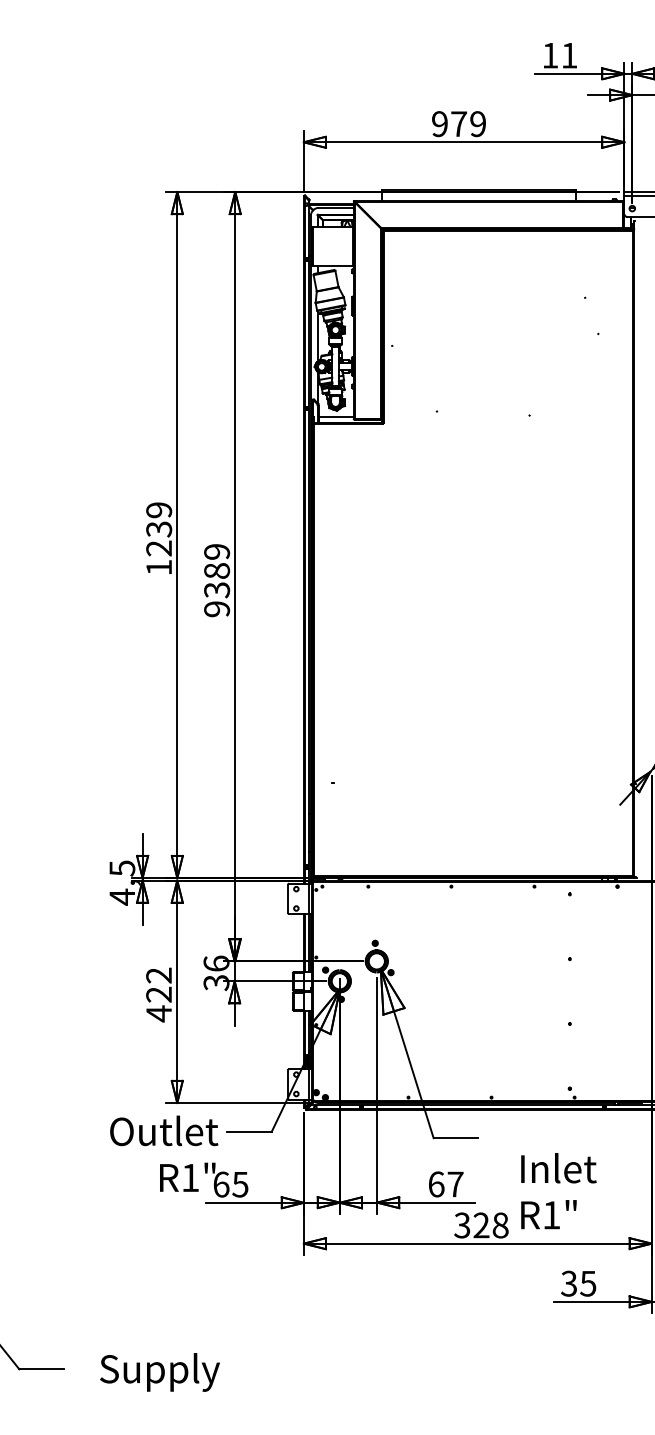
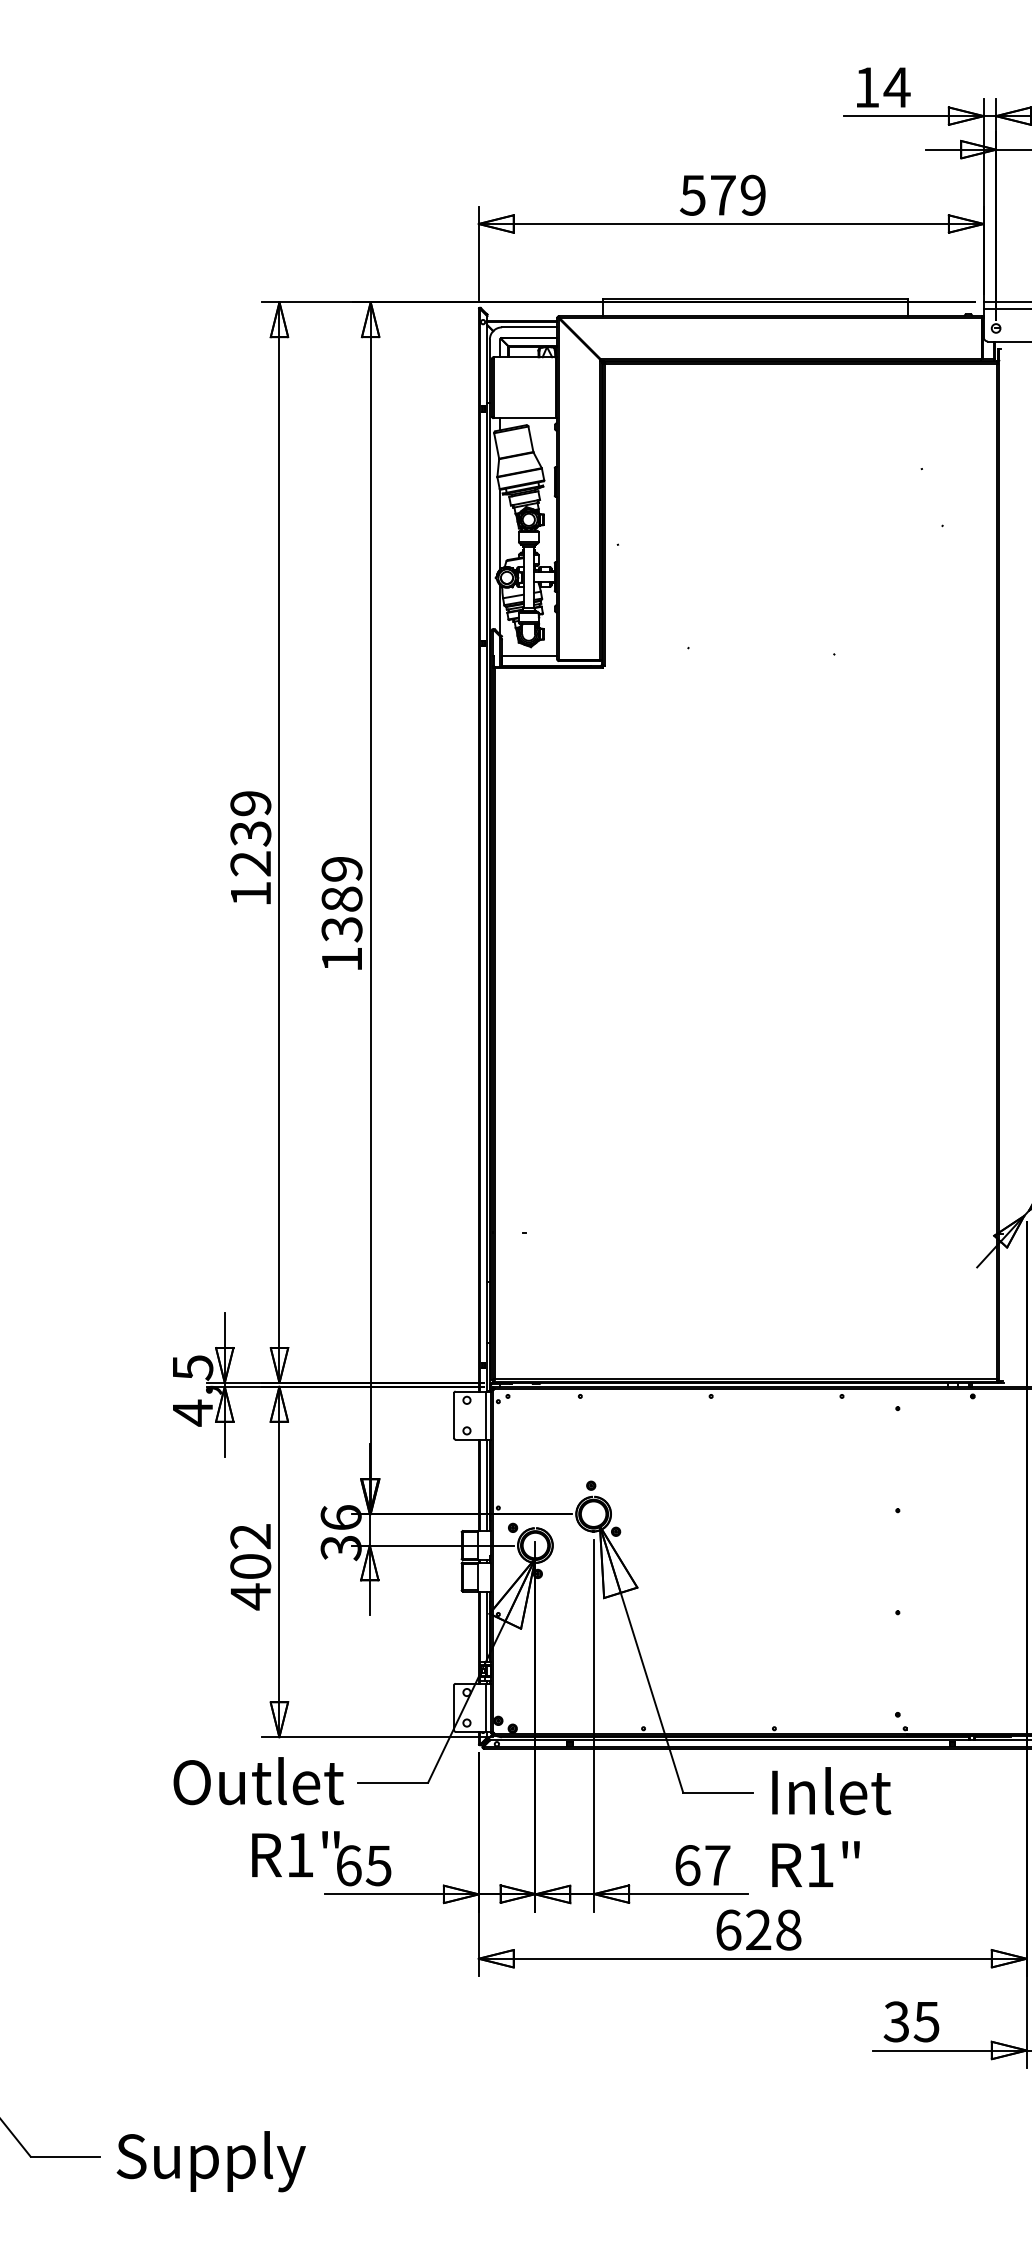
text: (569, 55) -> (897, 87), 11 -> 14
text: (439, 124) -> (692, 195), 979 -> 579
text: (217, 609) -> (342, 959), 9389 -> 1389
text: (159, 994) -> (251, 1566), 422 -> 402
text: (558, 1191) -> (831, 1827), moved
text: (462, 1225) -> (728, 1930), 328 -> 628
text: (159, 1372) -> (210, 2161), moved

